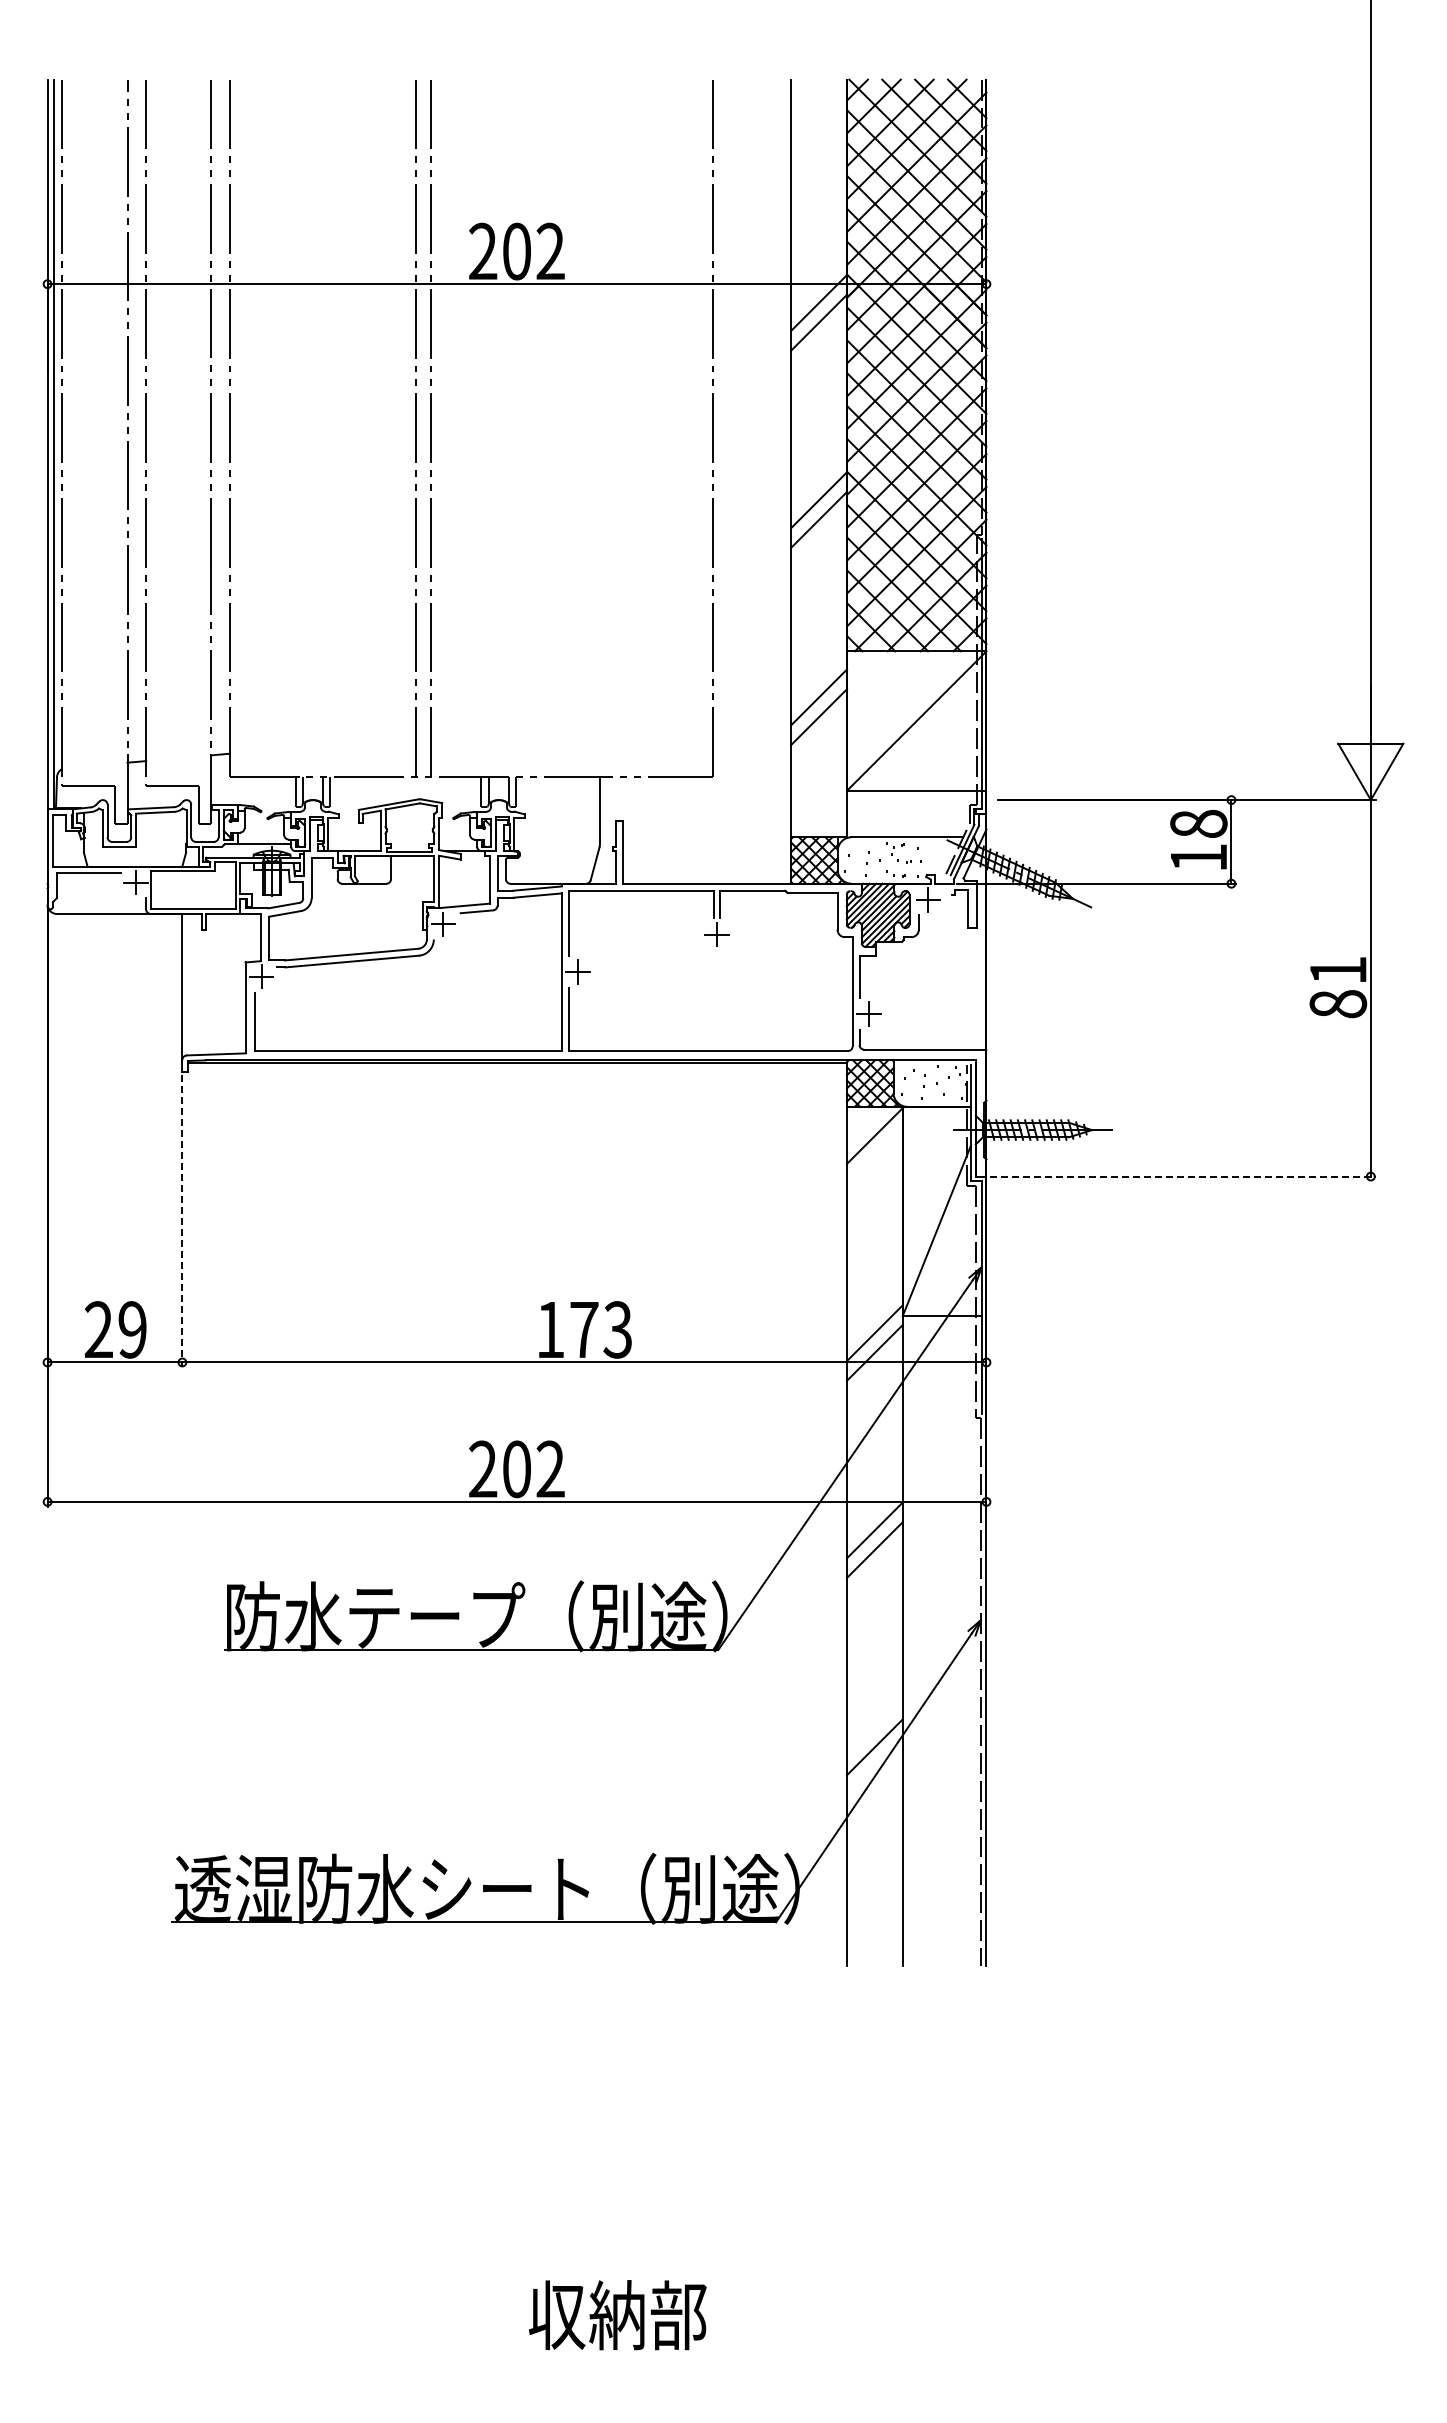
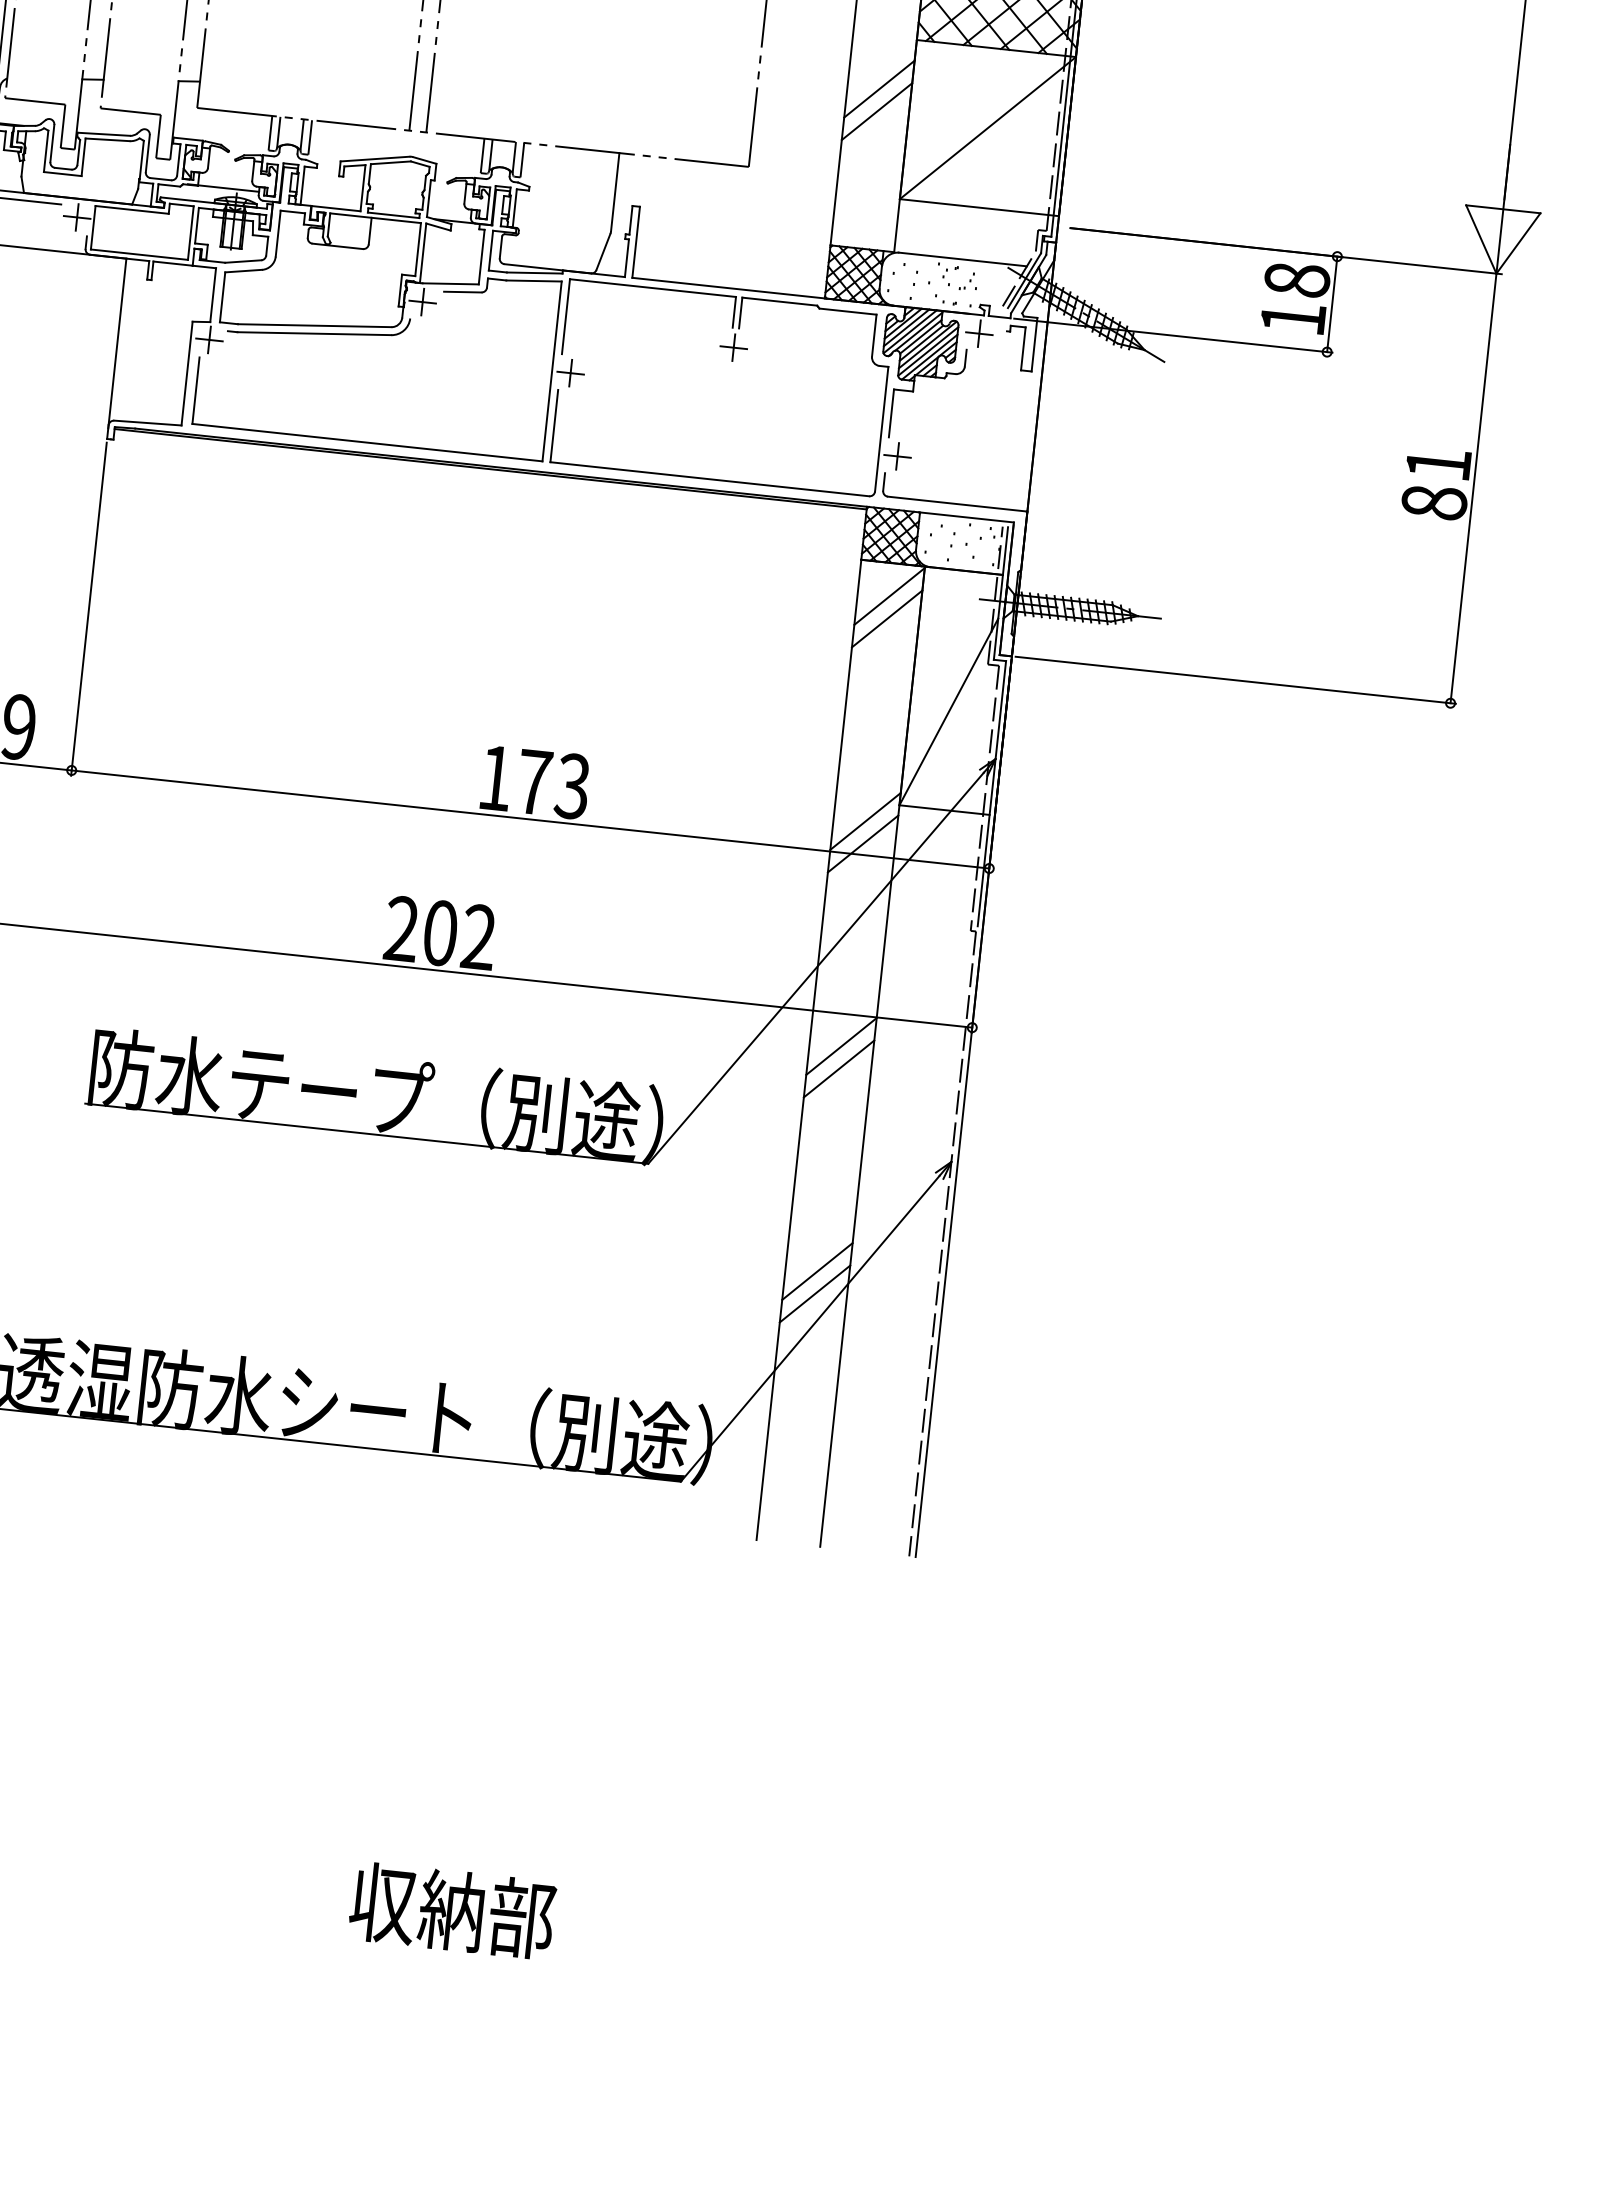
line: (874, 1155) -> (886, 618), added
line: (1182, 1176) -> (1235, 680), dashed -> solid
line: (182, 1221) -> (89, 609), dashed -> solid
line: (874, 1727) -> (816, 1271), added

